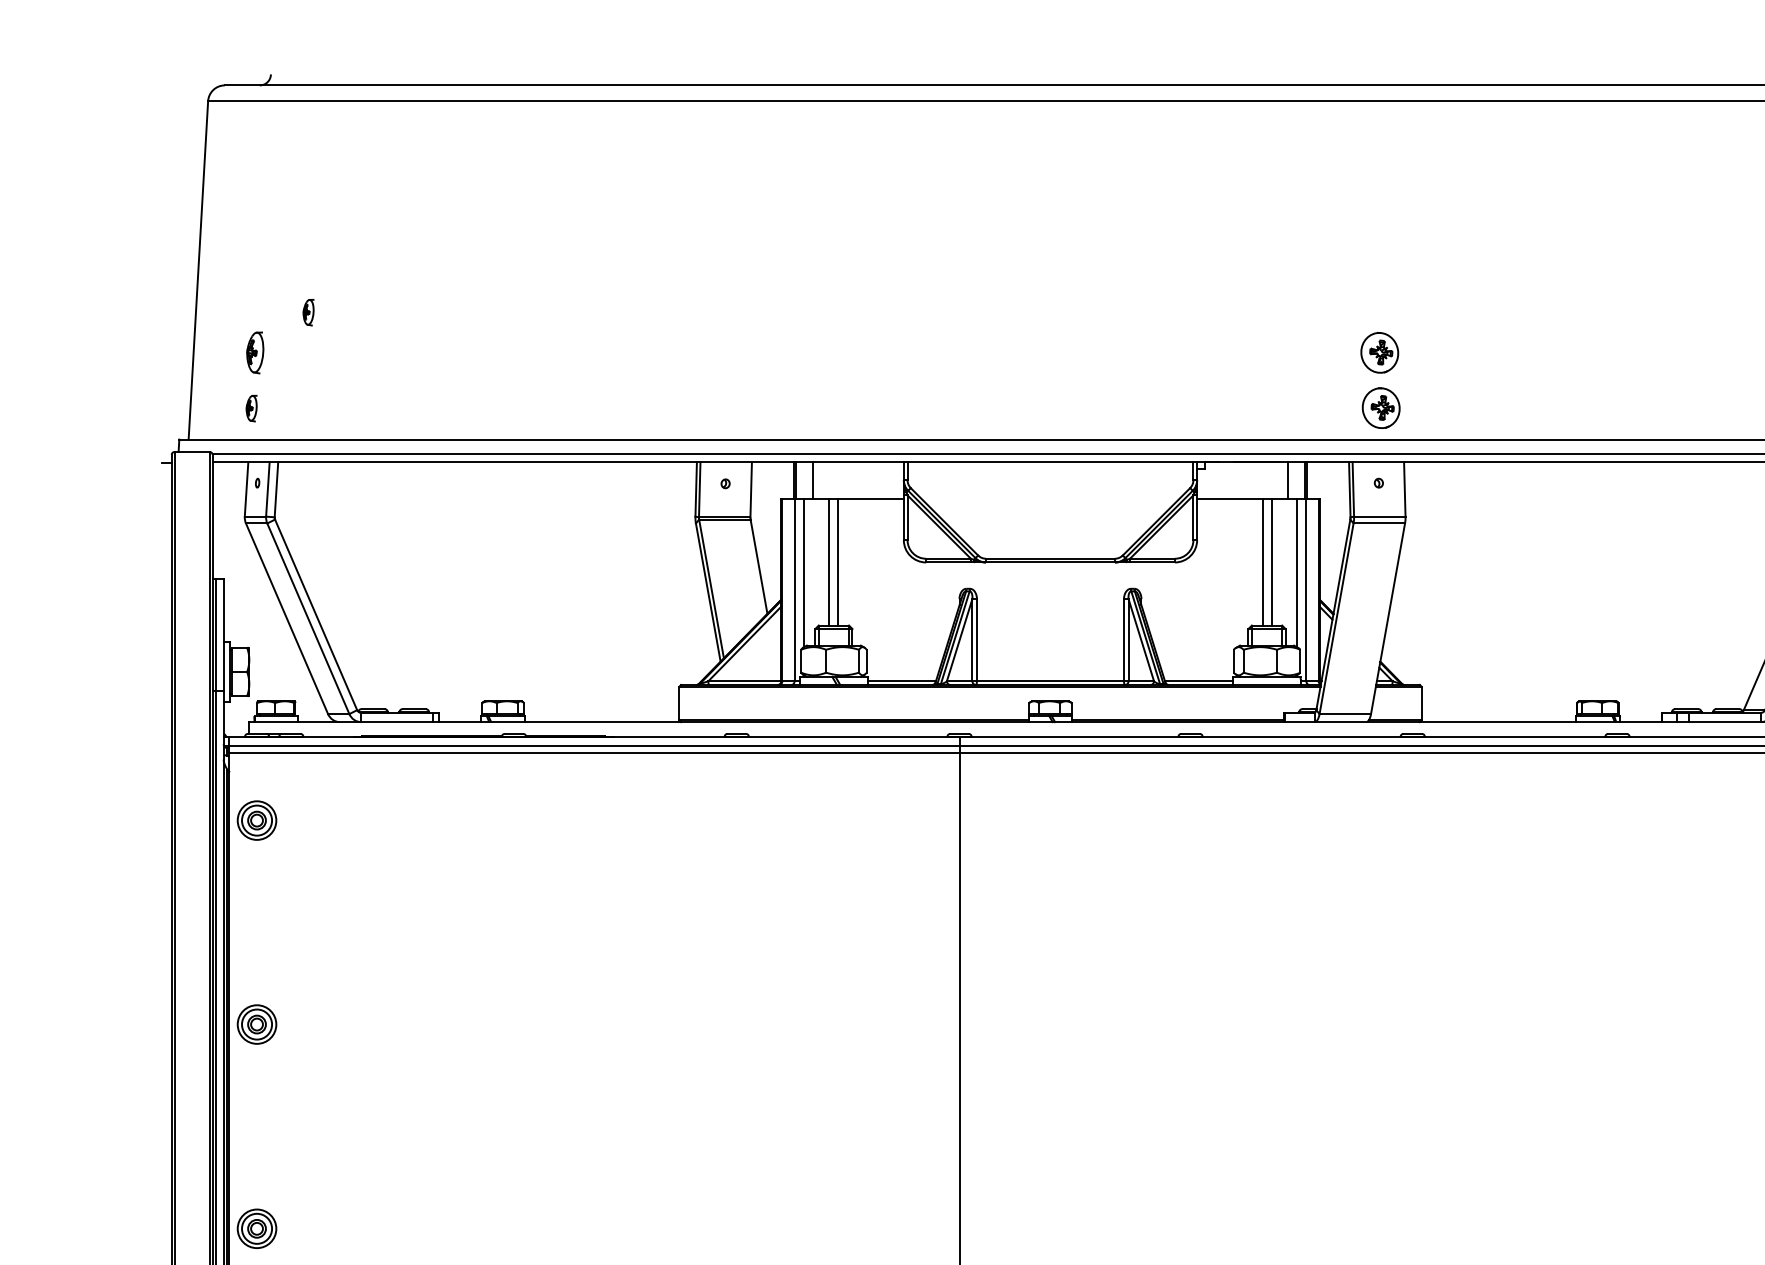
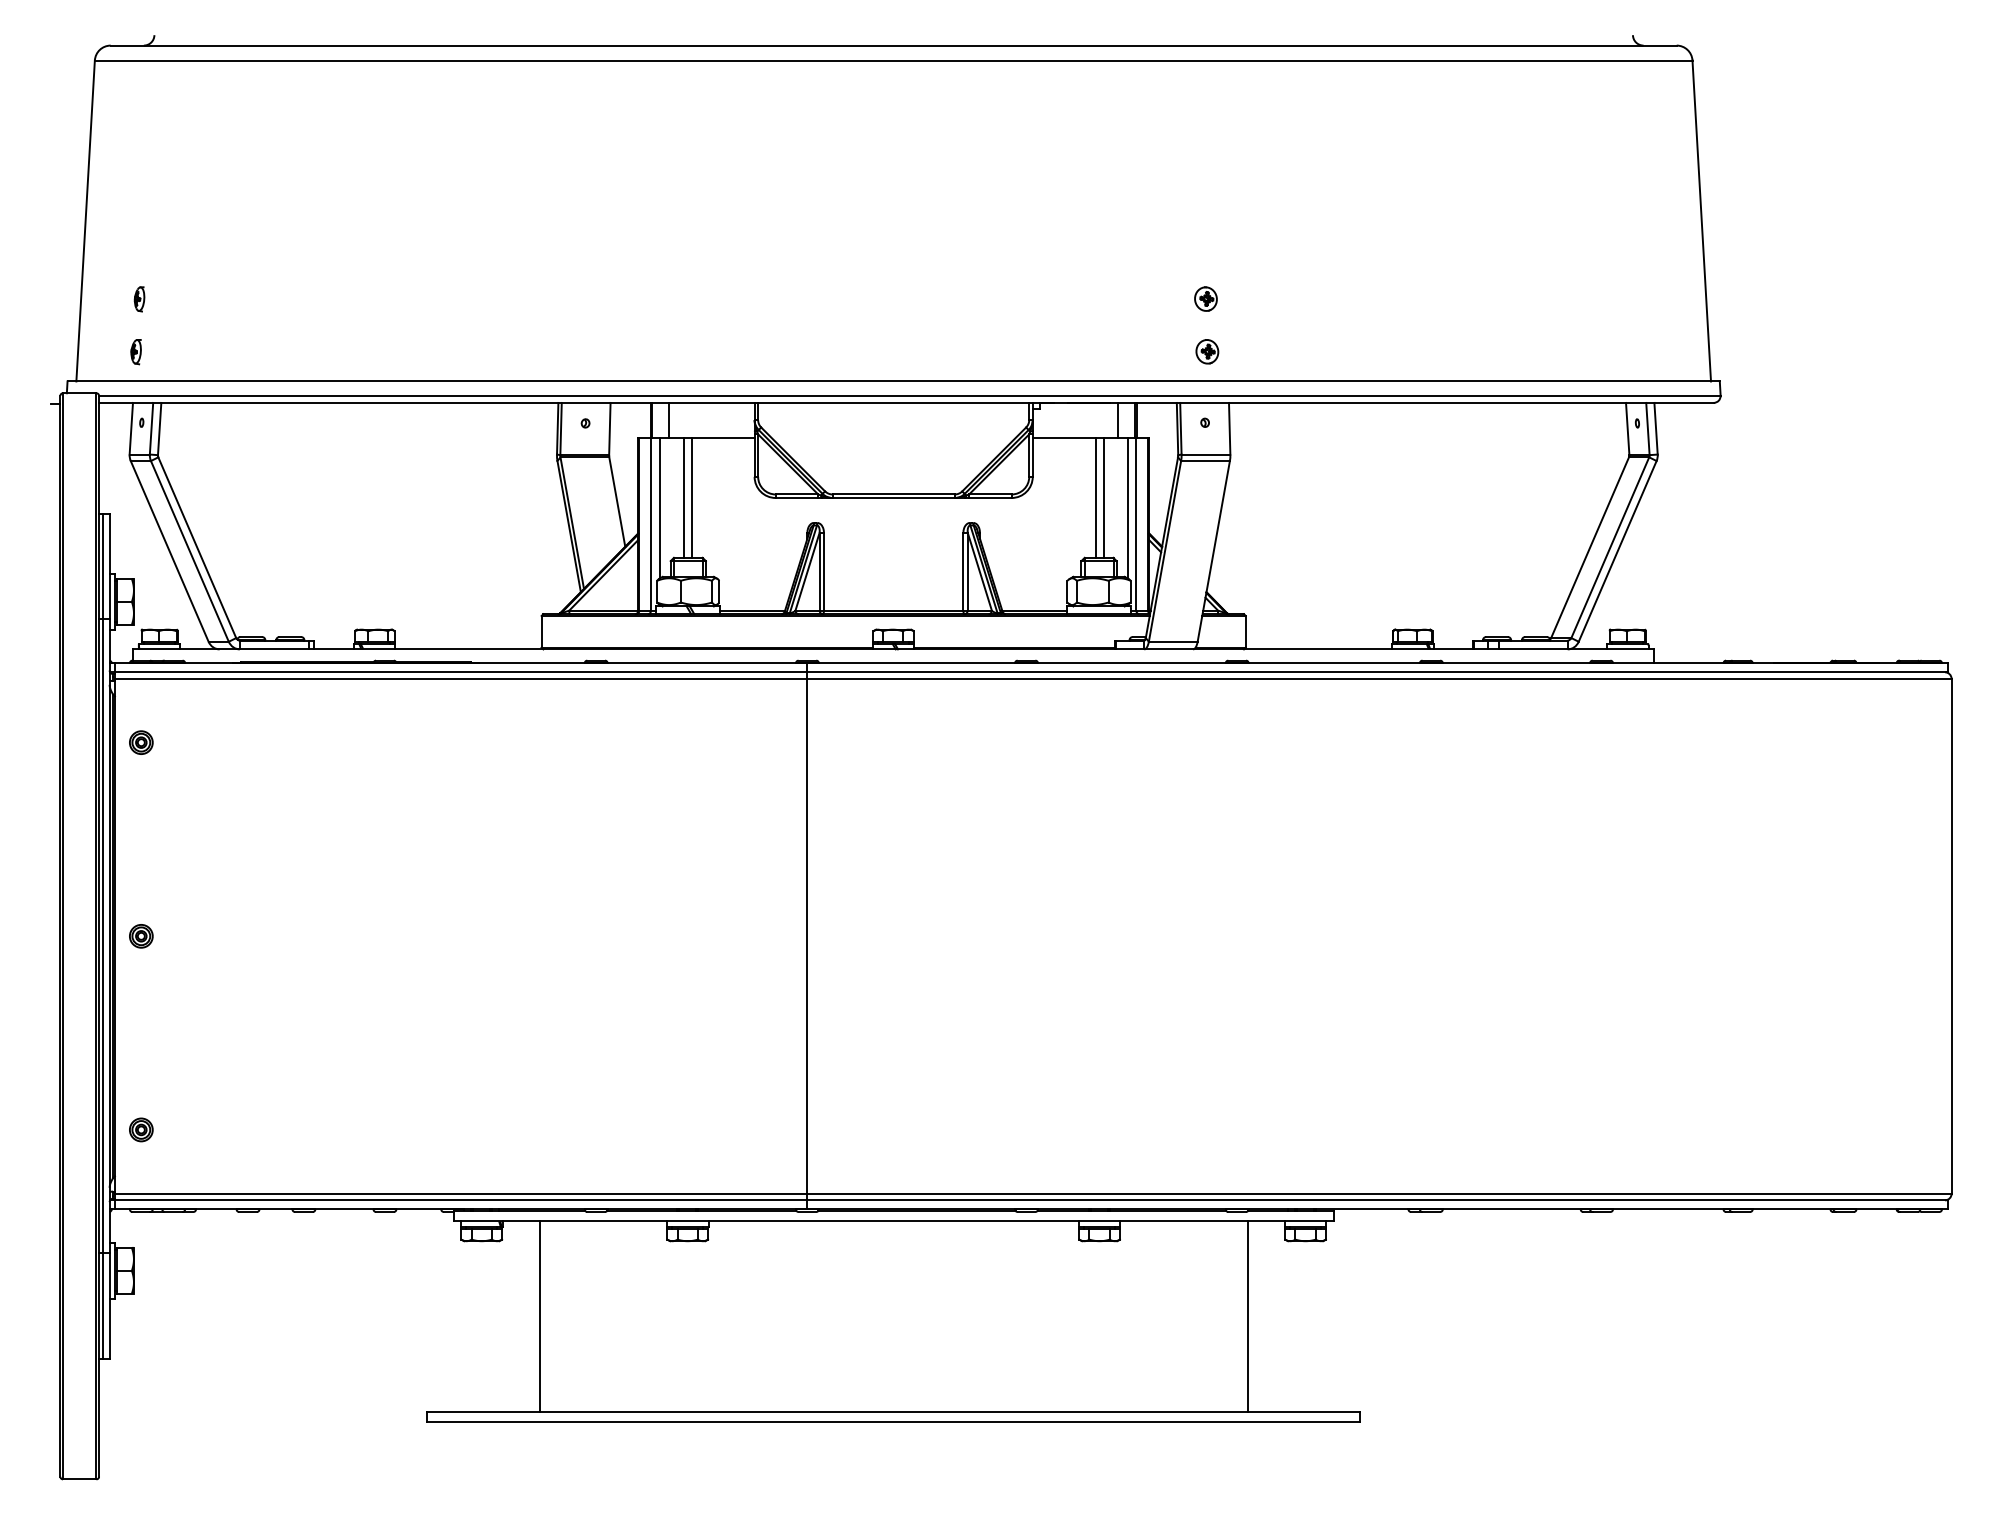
part: (307, 313) -> (189, 261), removed
part: (1379, 352) -> (1205, 298), size x0.62
part: (255, 353) -> (139, 299), size x0.62
part: (1381, 407) -> (1207, 351), size x0.62
part: (257, 820) -> (141, 742), size x0.62
part: (257, 1024) -> (141, 936), size x0.62
part: (257, 1228) -> (141, 1129), size x0.62

